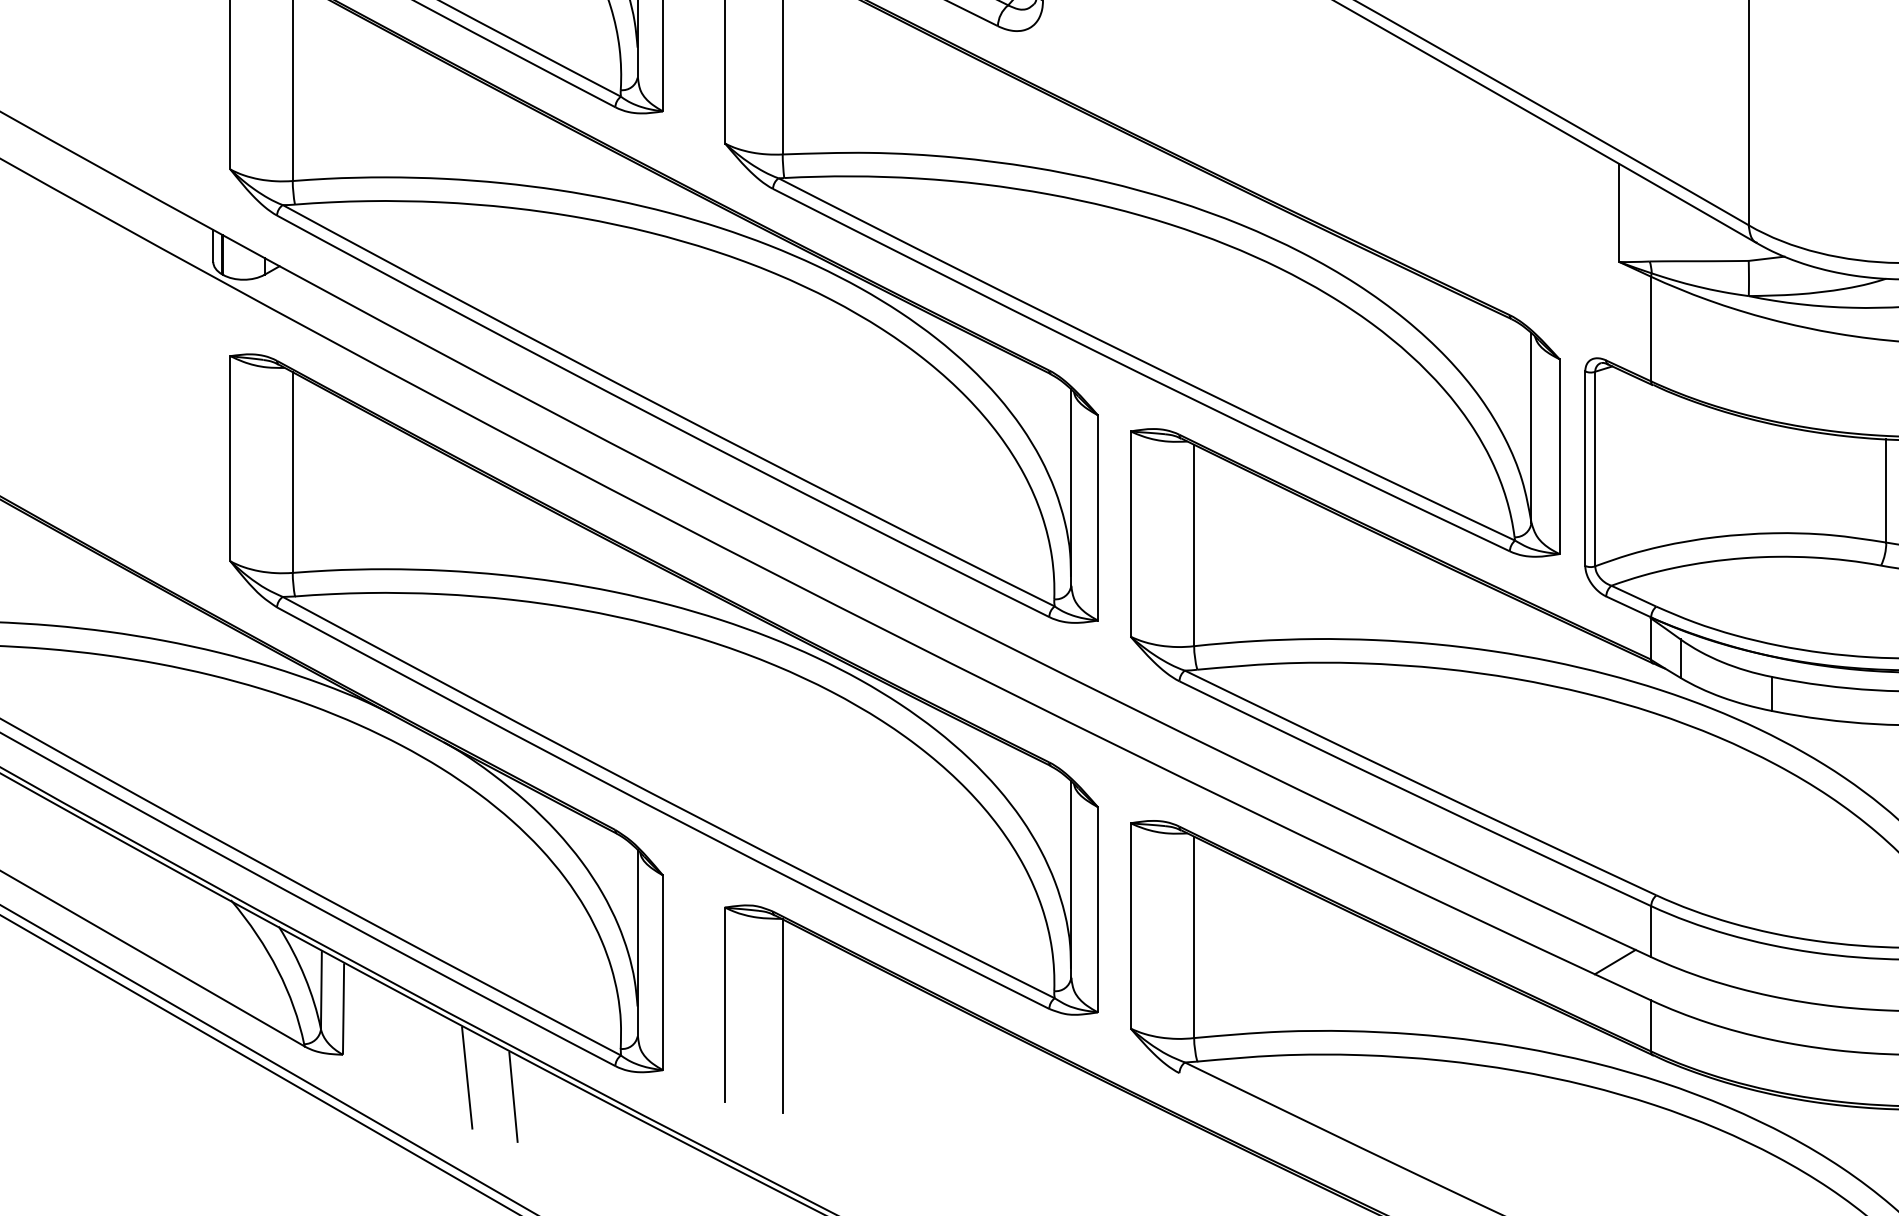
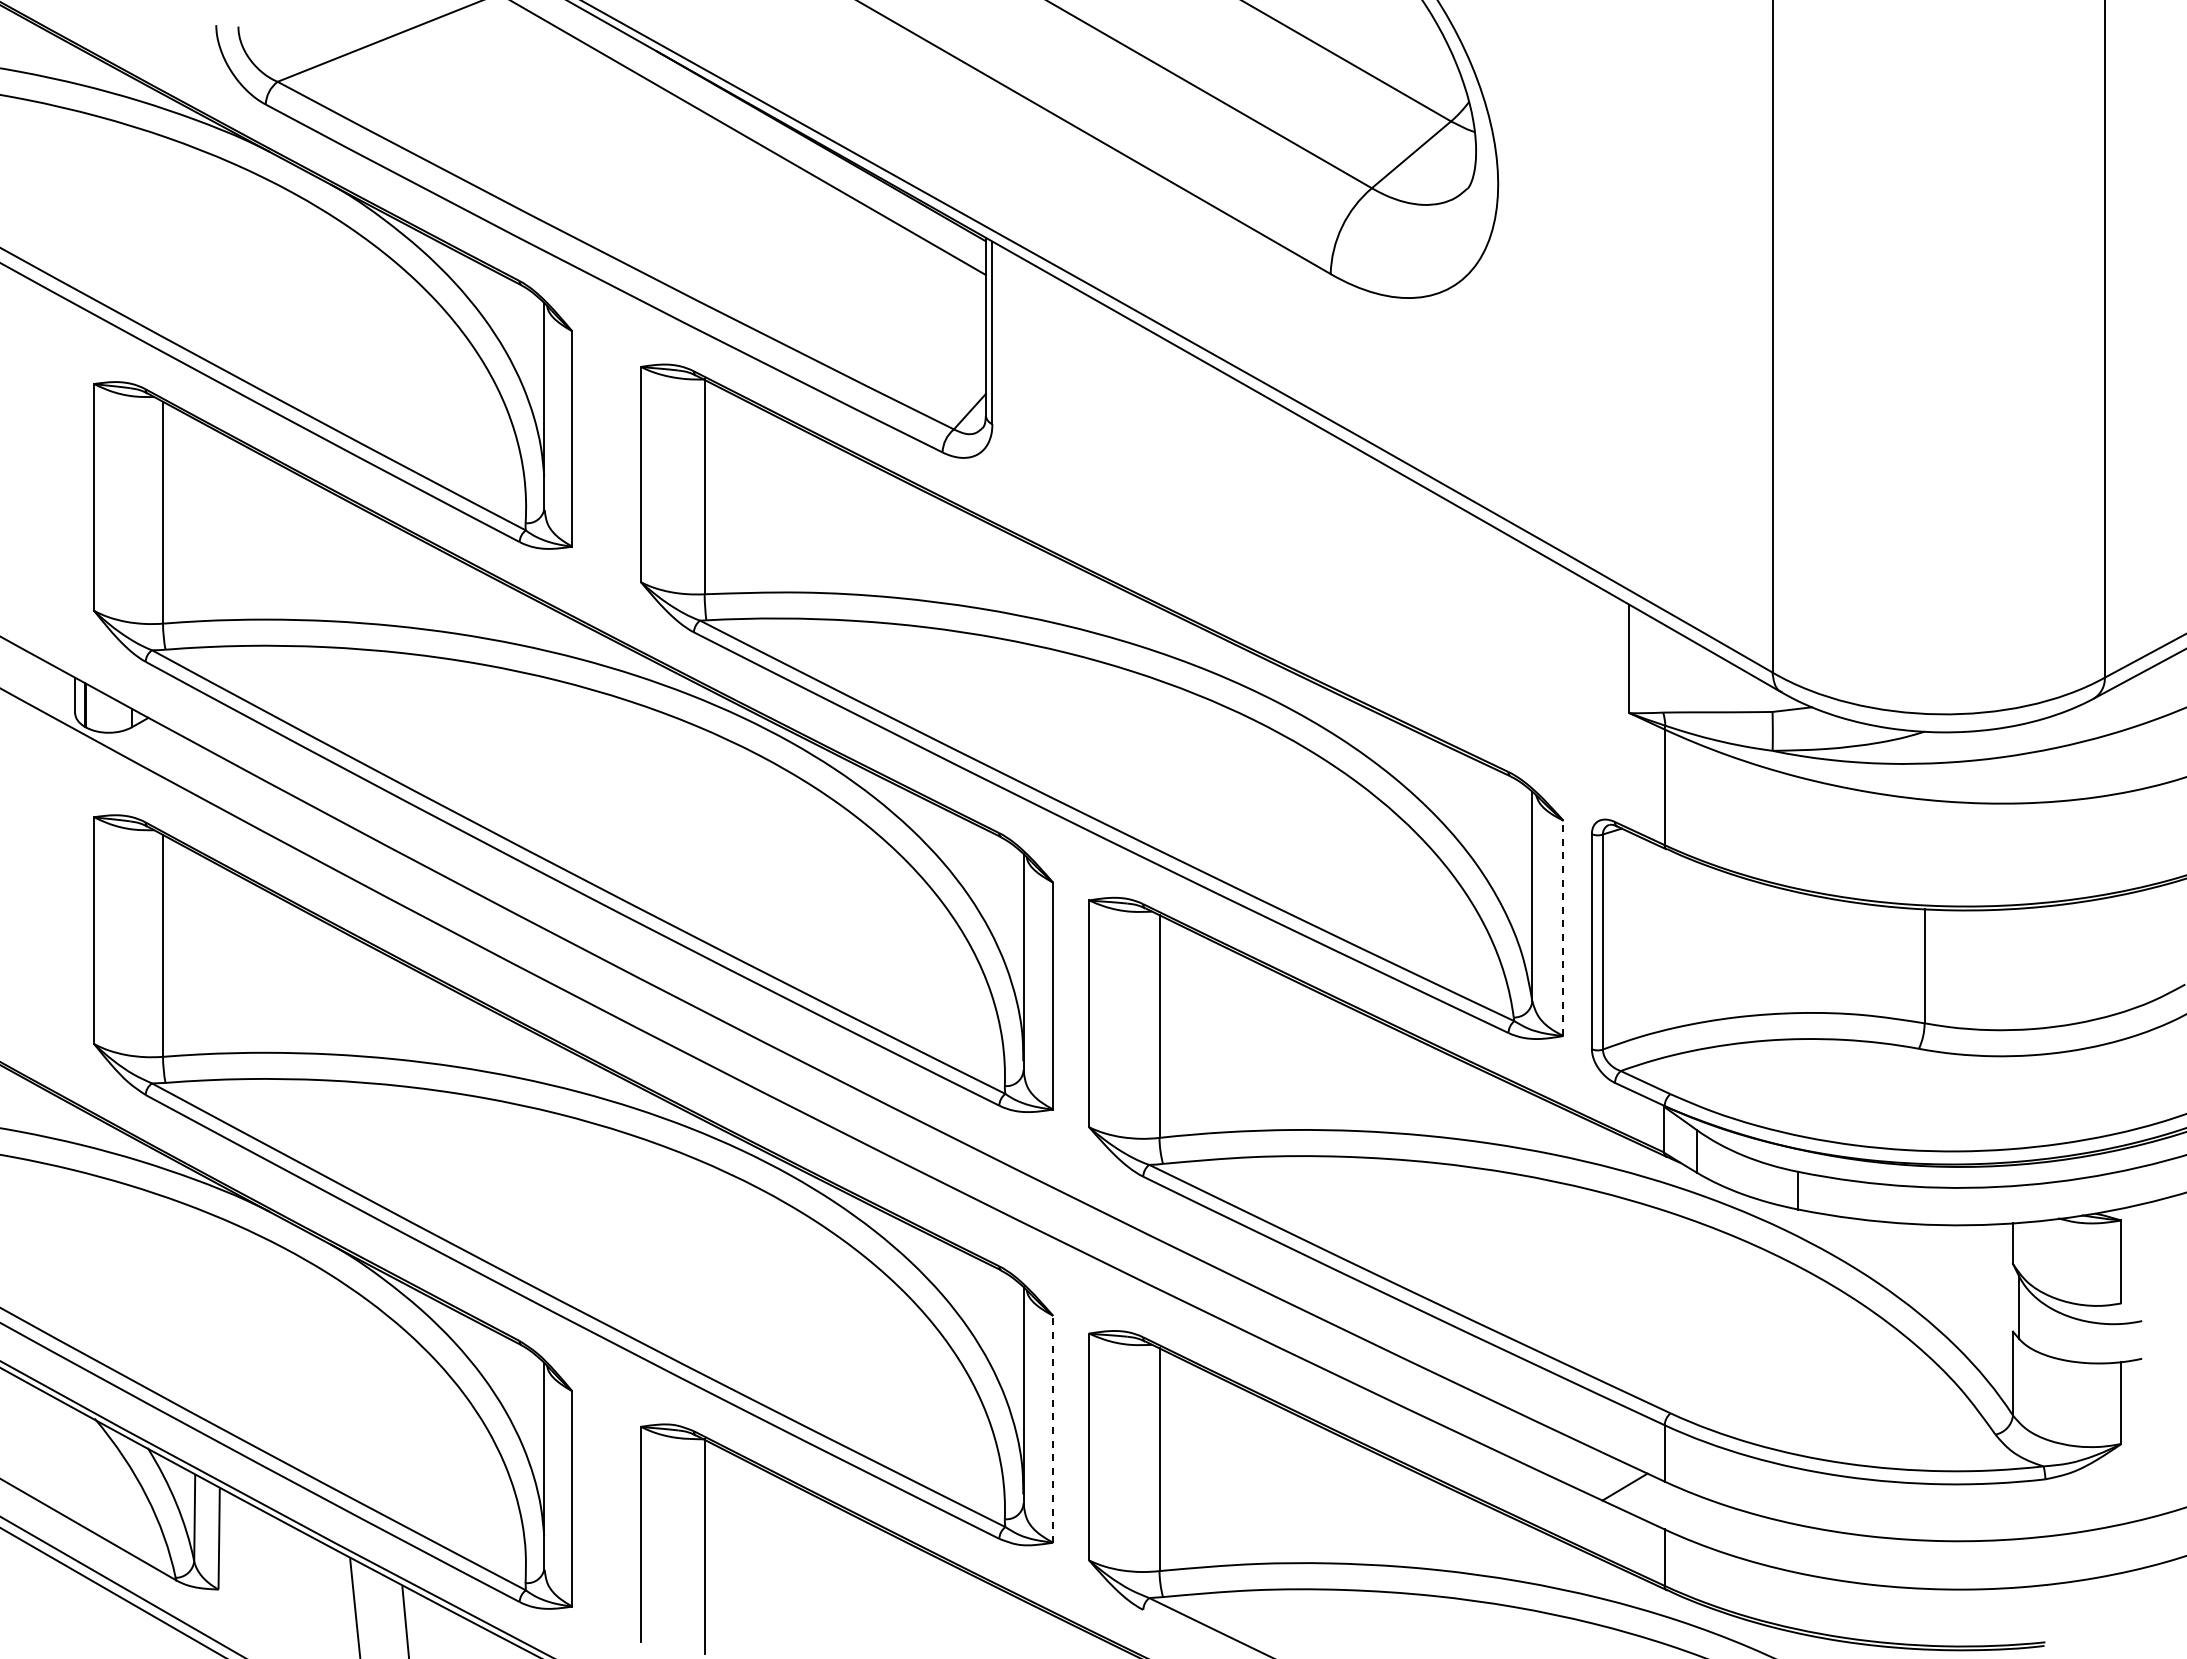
line: (1559, 456) -> (1563, 928), solid -> dashed
line: (1098, 909) -> (1053, 1428), solid -> dashed

